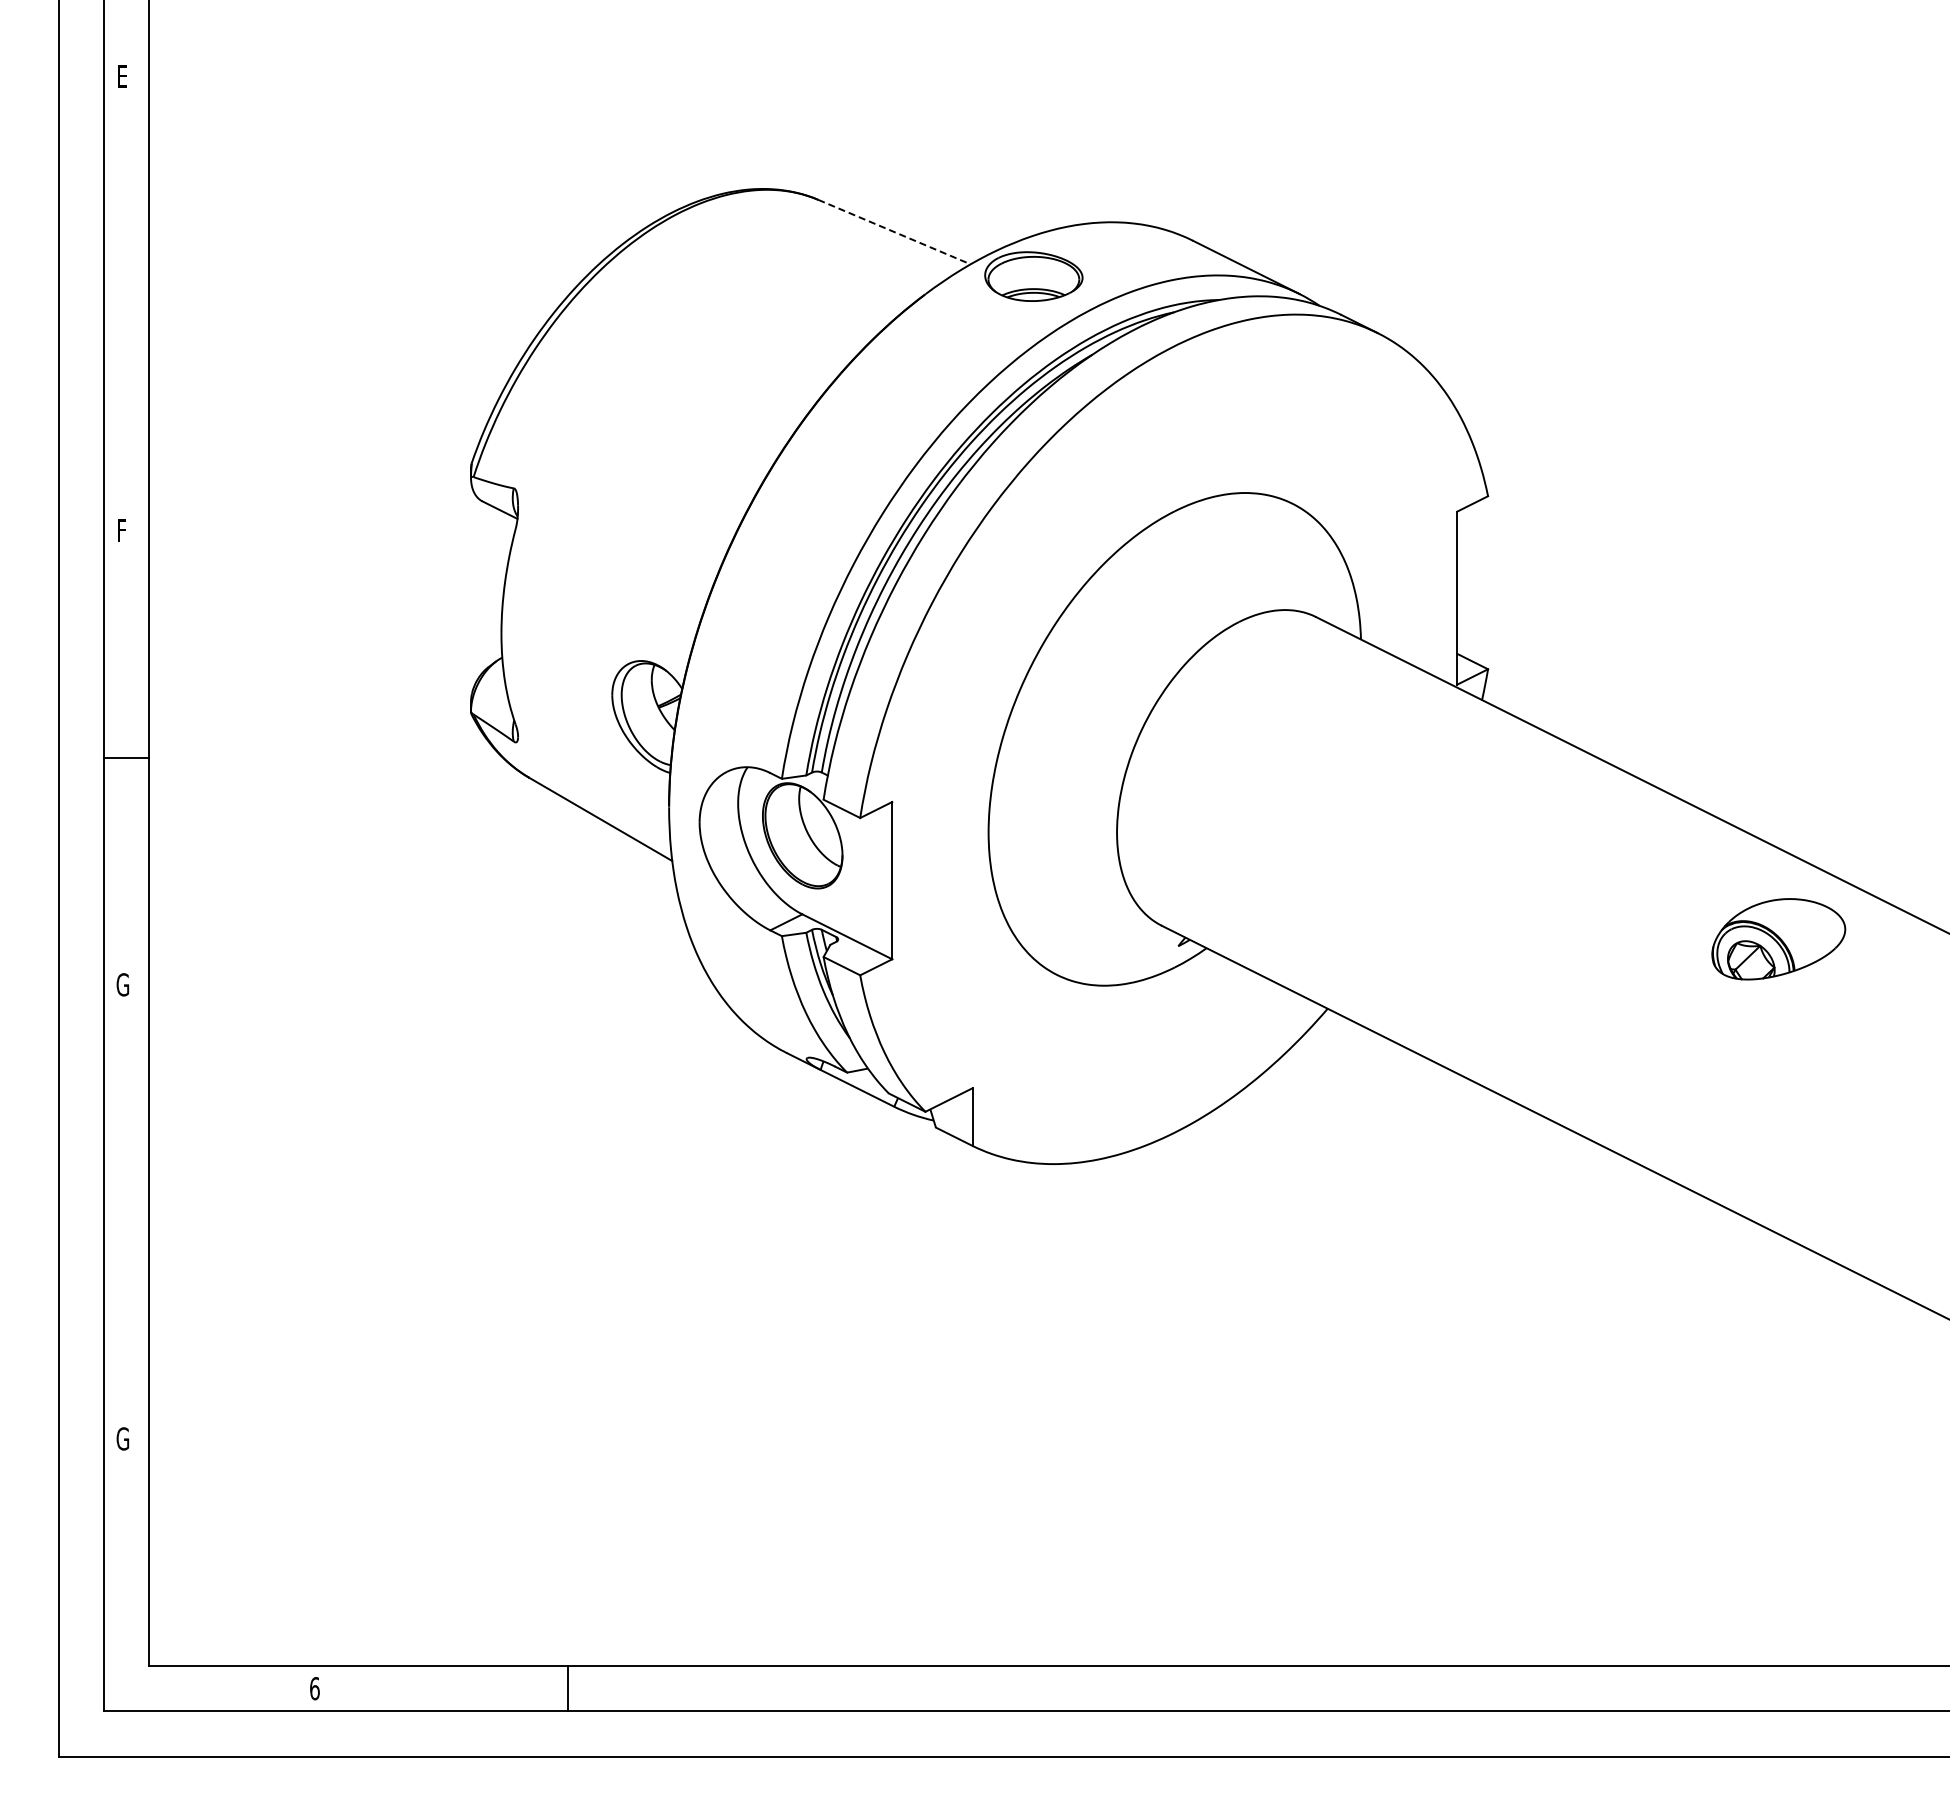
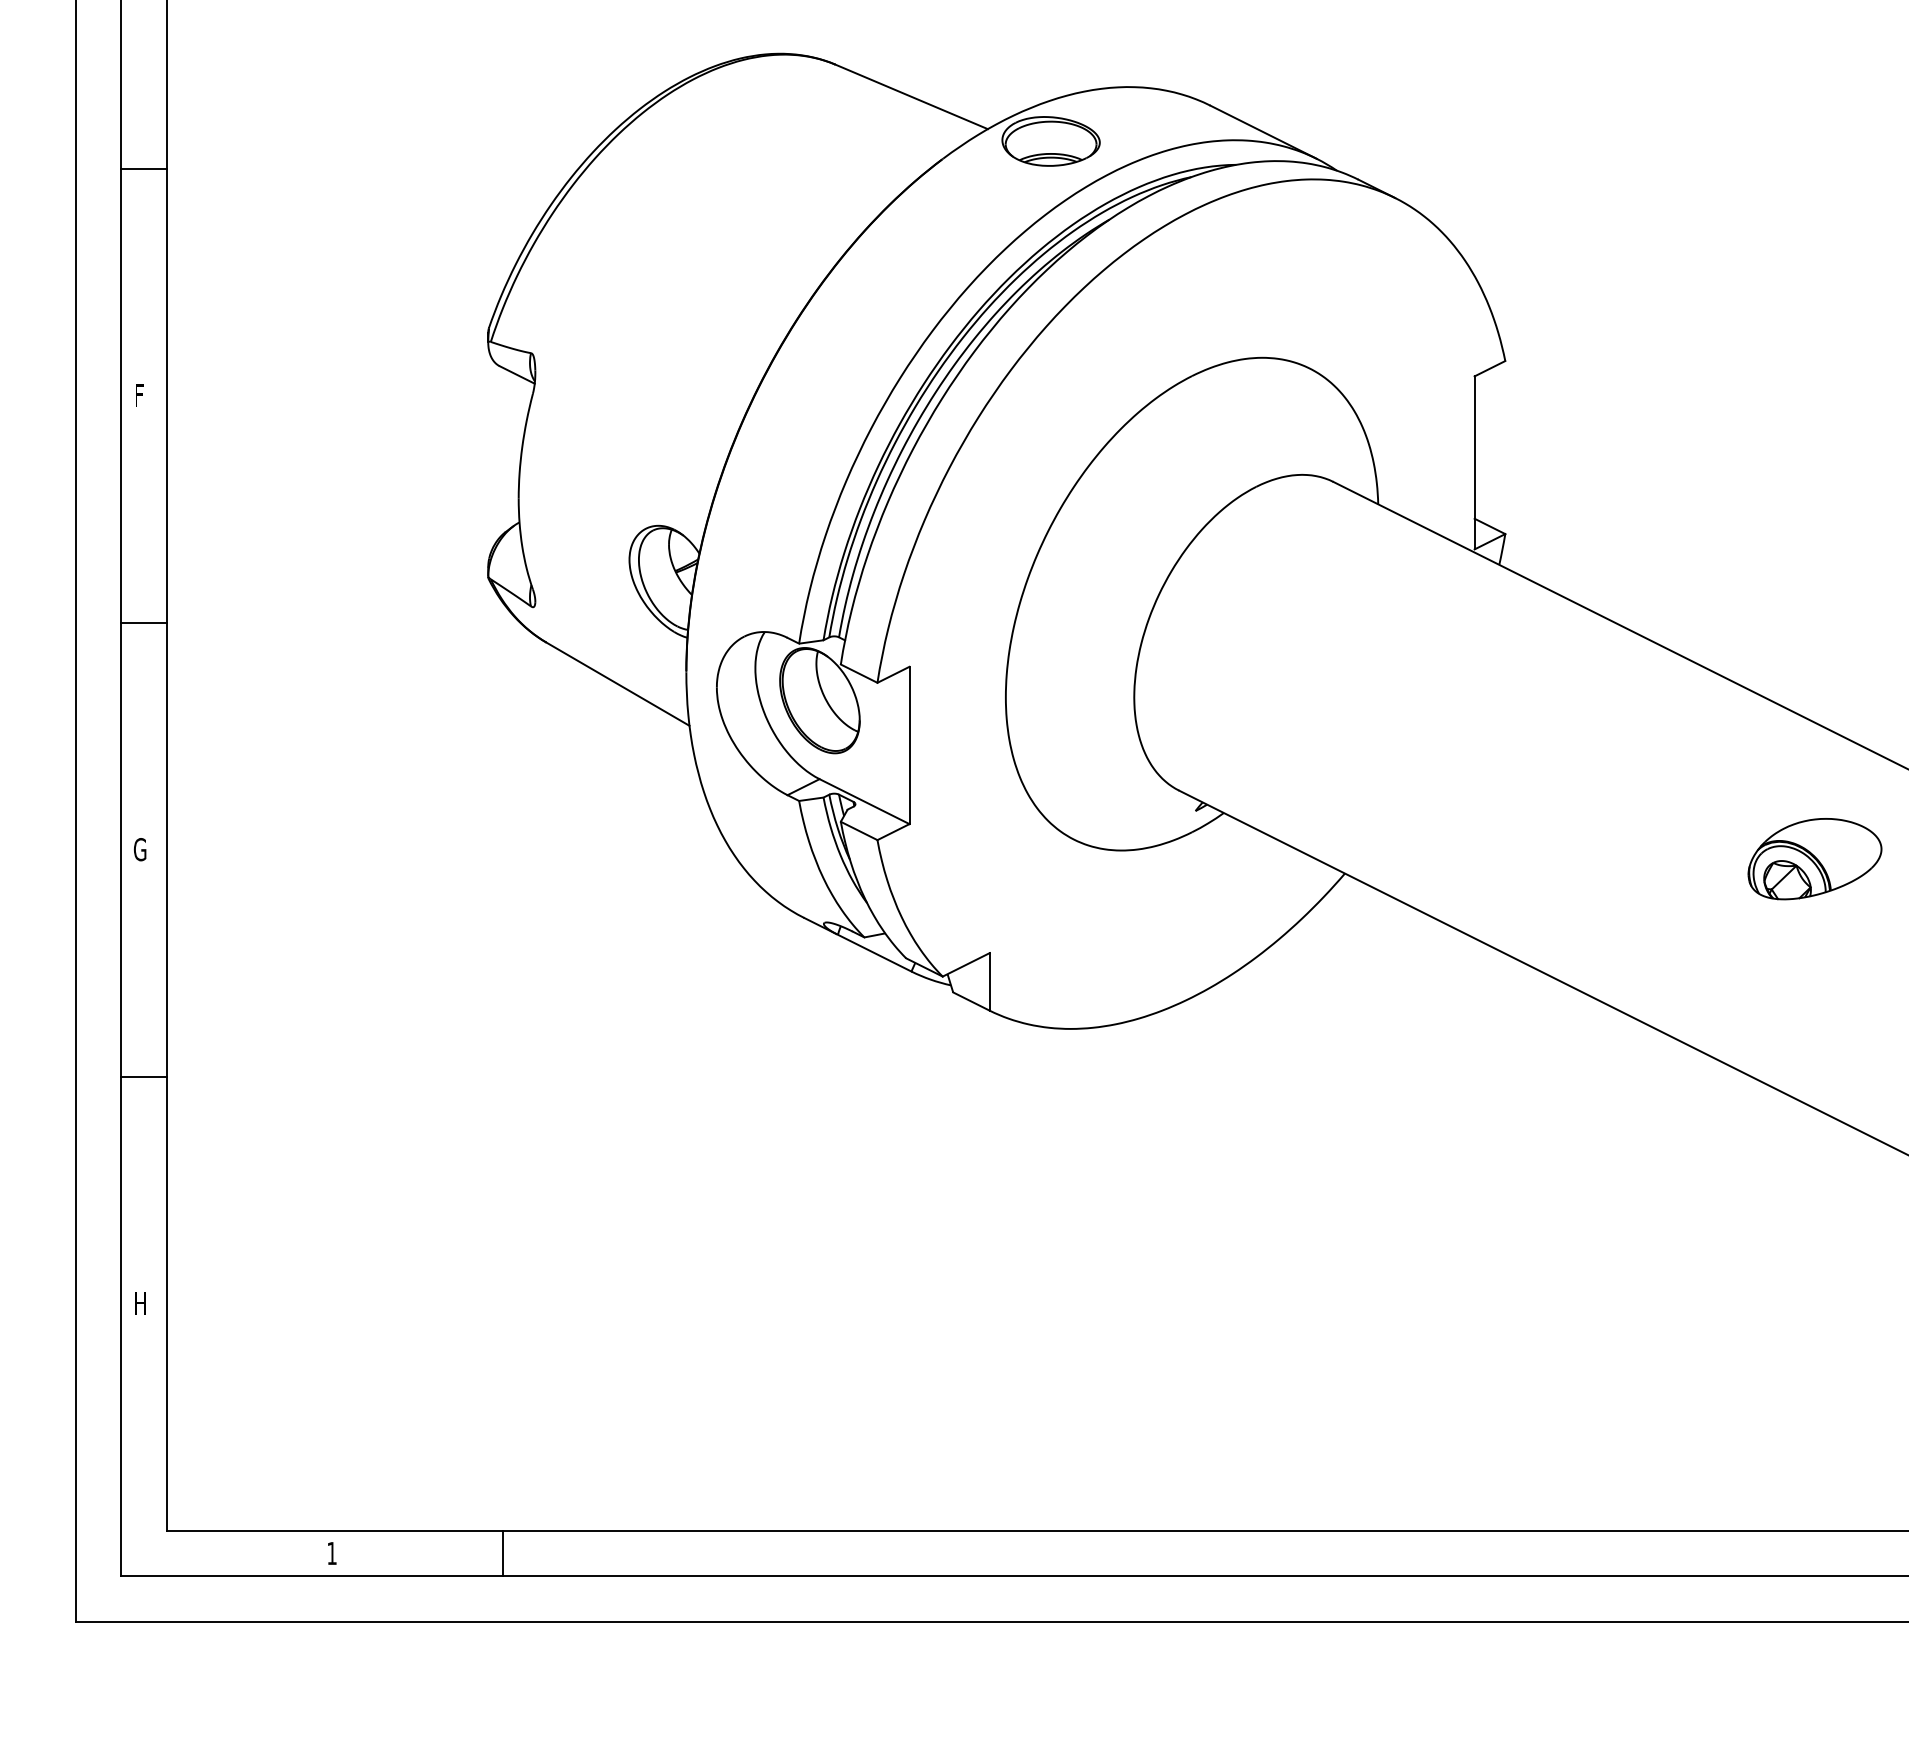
line: (894, 232) -> (911, 97), dashed -> solid
line: (126, 303) -> (143, 168), added
part: (1778, 939) -> (1814, 859), moved
line: (126, 1211) -> (143, 1076), added
text: (122, 1438) -> (139, 1303), G -> H
text: (314, 1688) -> (331, 1553), 6 -> 1
line: (568, 1688) -> (502, 1553), moved

